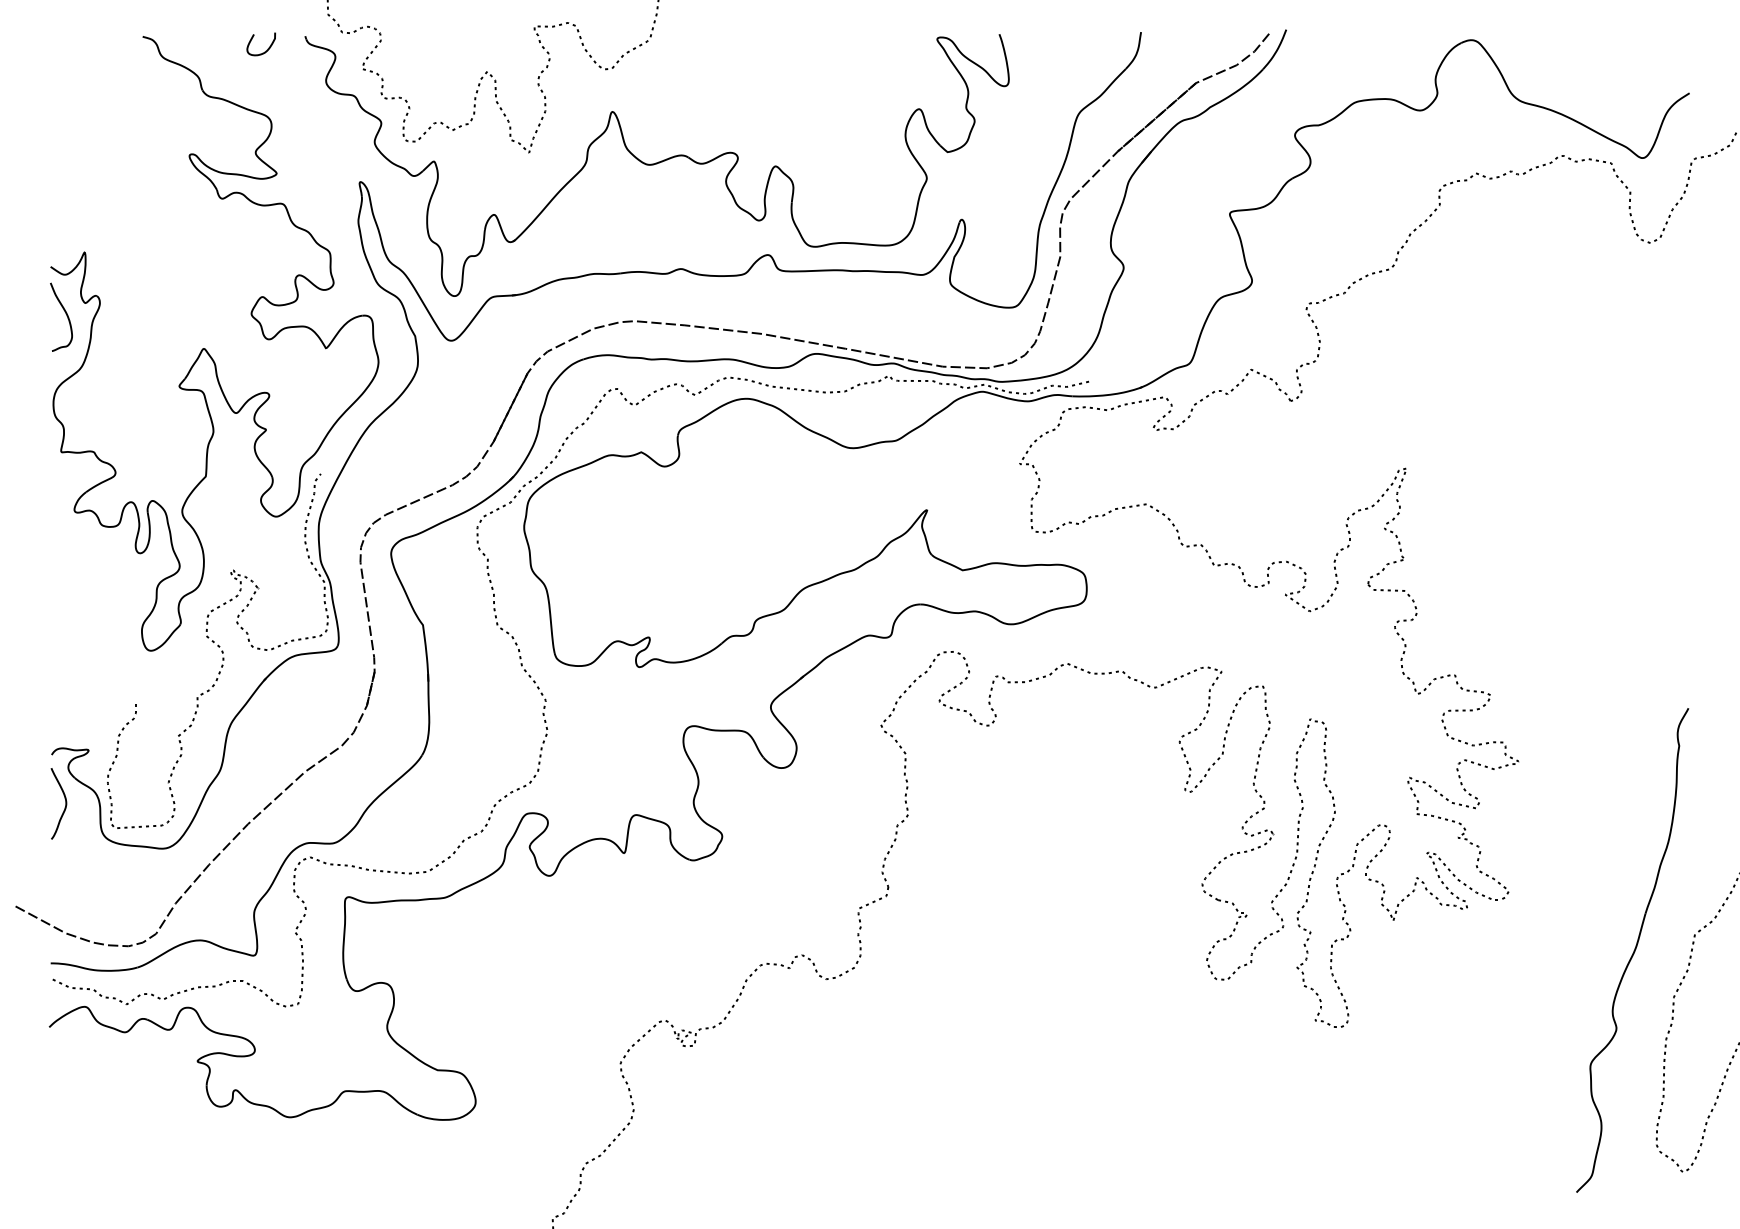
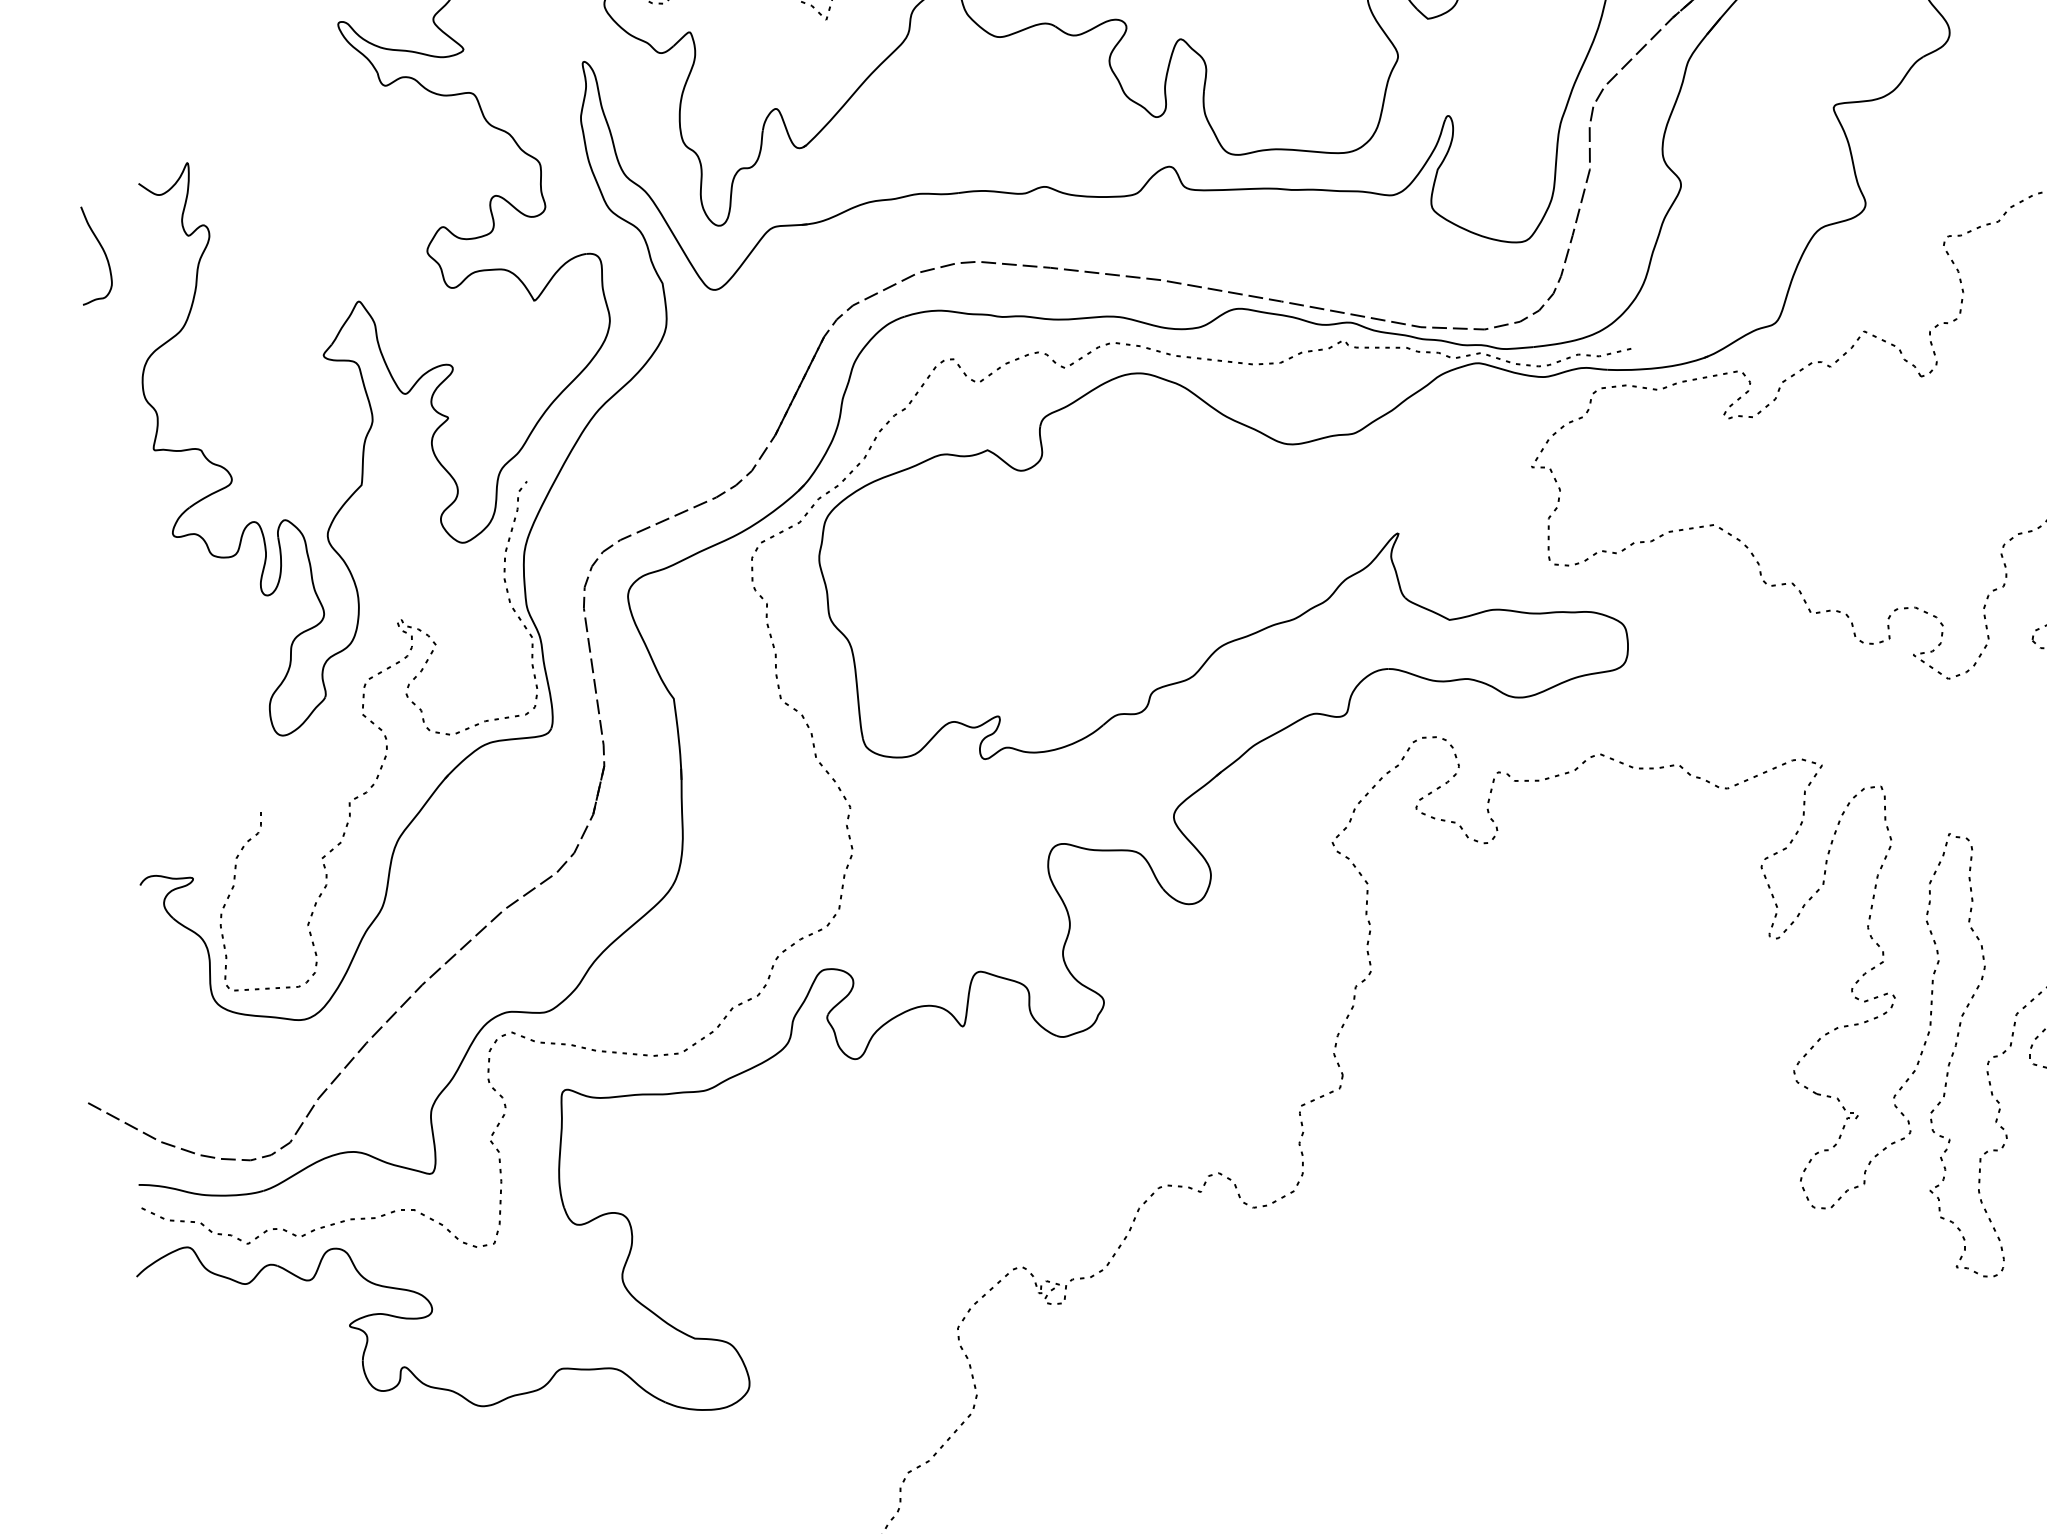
curve: (65, 313) -> (102, 250), moved
curve: (65, 803) -> (159, 955), removed

